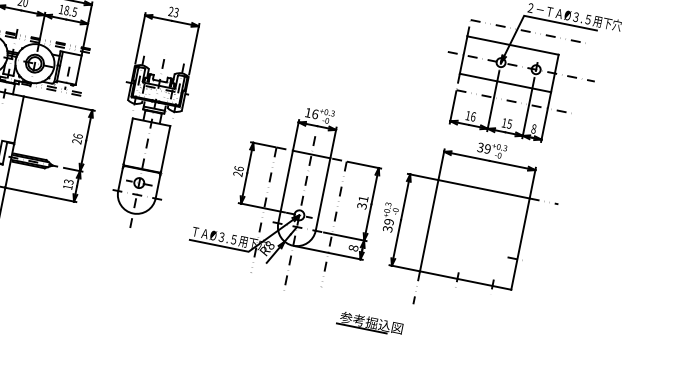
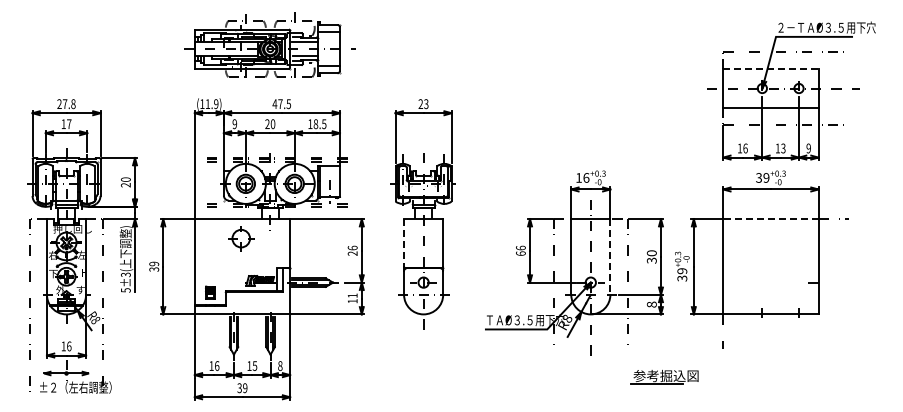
line: (512, 45) -> (770, 68), solid -> dashed
text: (510, 122) -> (783, 146), 15 -> 13
text: (533, 128) -> (808, 148), 8 -> 9
line: (128, 140) -> (404, 242), solid -> dashed
text: (237, 173) -> (520, 253), 26 -> 66
text: (68, 181) -> (352, 295), 13 -> 11
line: (483, 189) -> (770, 219), solid -> dashed
line: (323, 194) -> (610, 256), solid -> dashed
text: (363, 199) -> (651, 253), 31 -> 30
part: (369, 324) -> (664, 377), moved

